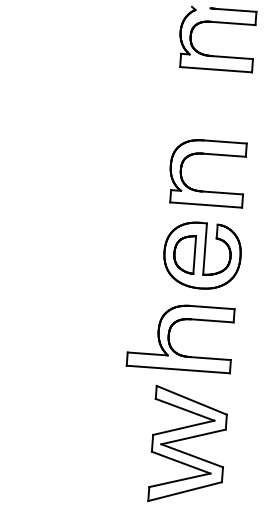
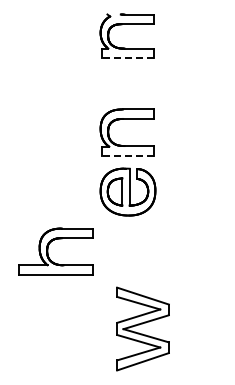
line: (216, 70) -> (128, 58), solid -> dashed
line: (206, 204) -> (128, 155), solid -> dashed
part: (170, 336) -> (48, 251), moved
part: (187, 445) -> (142, 328), moved

